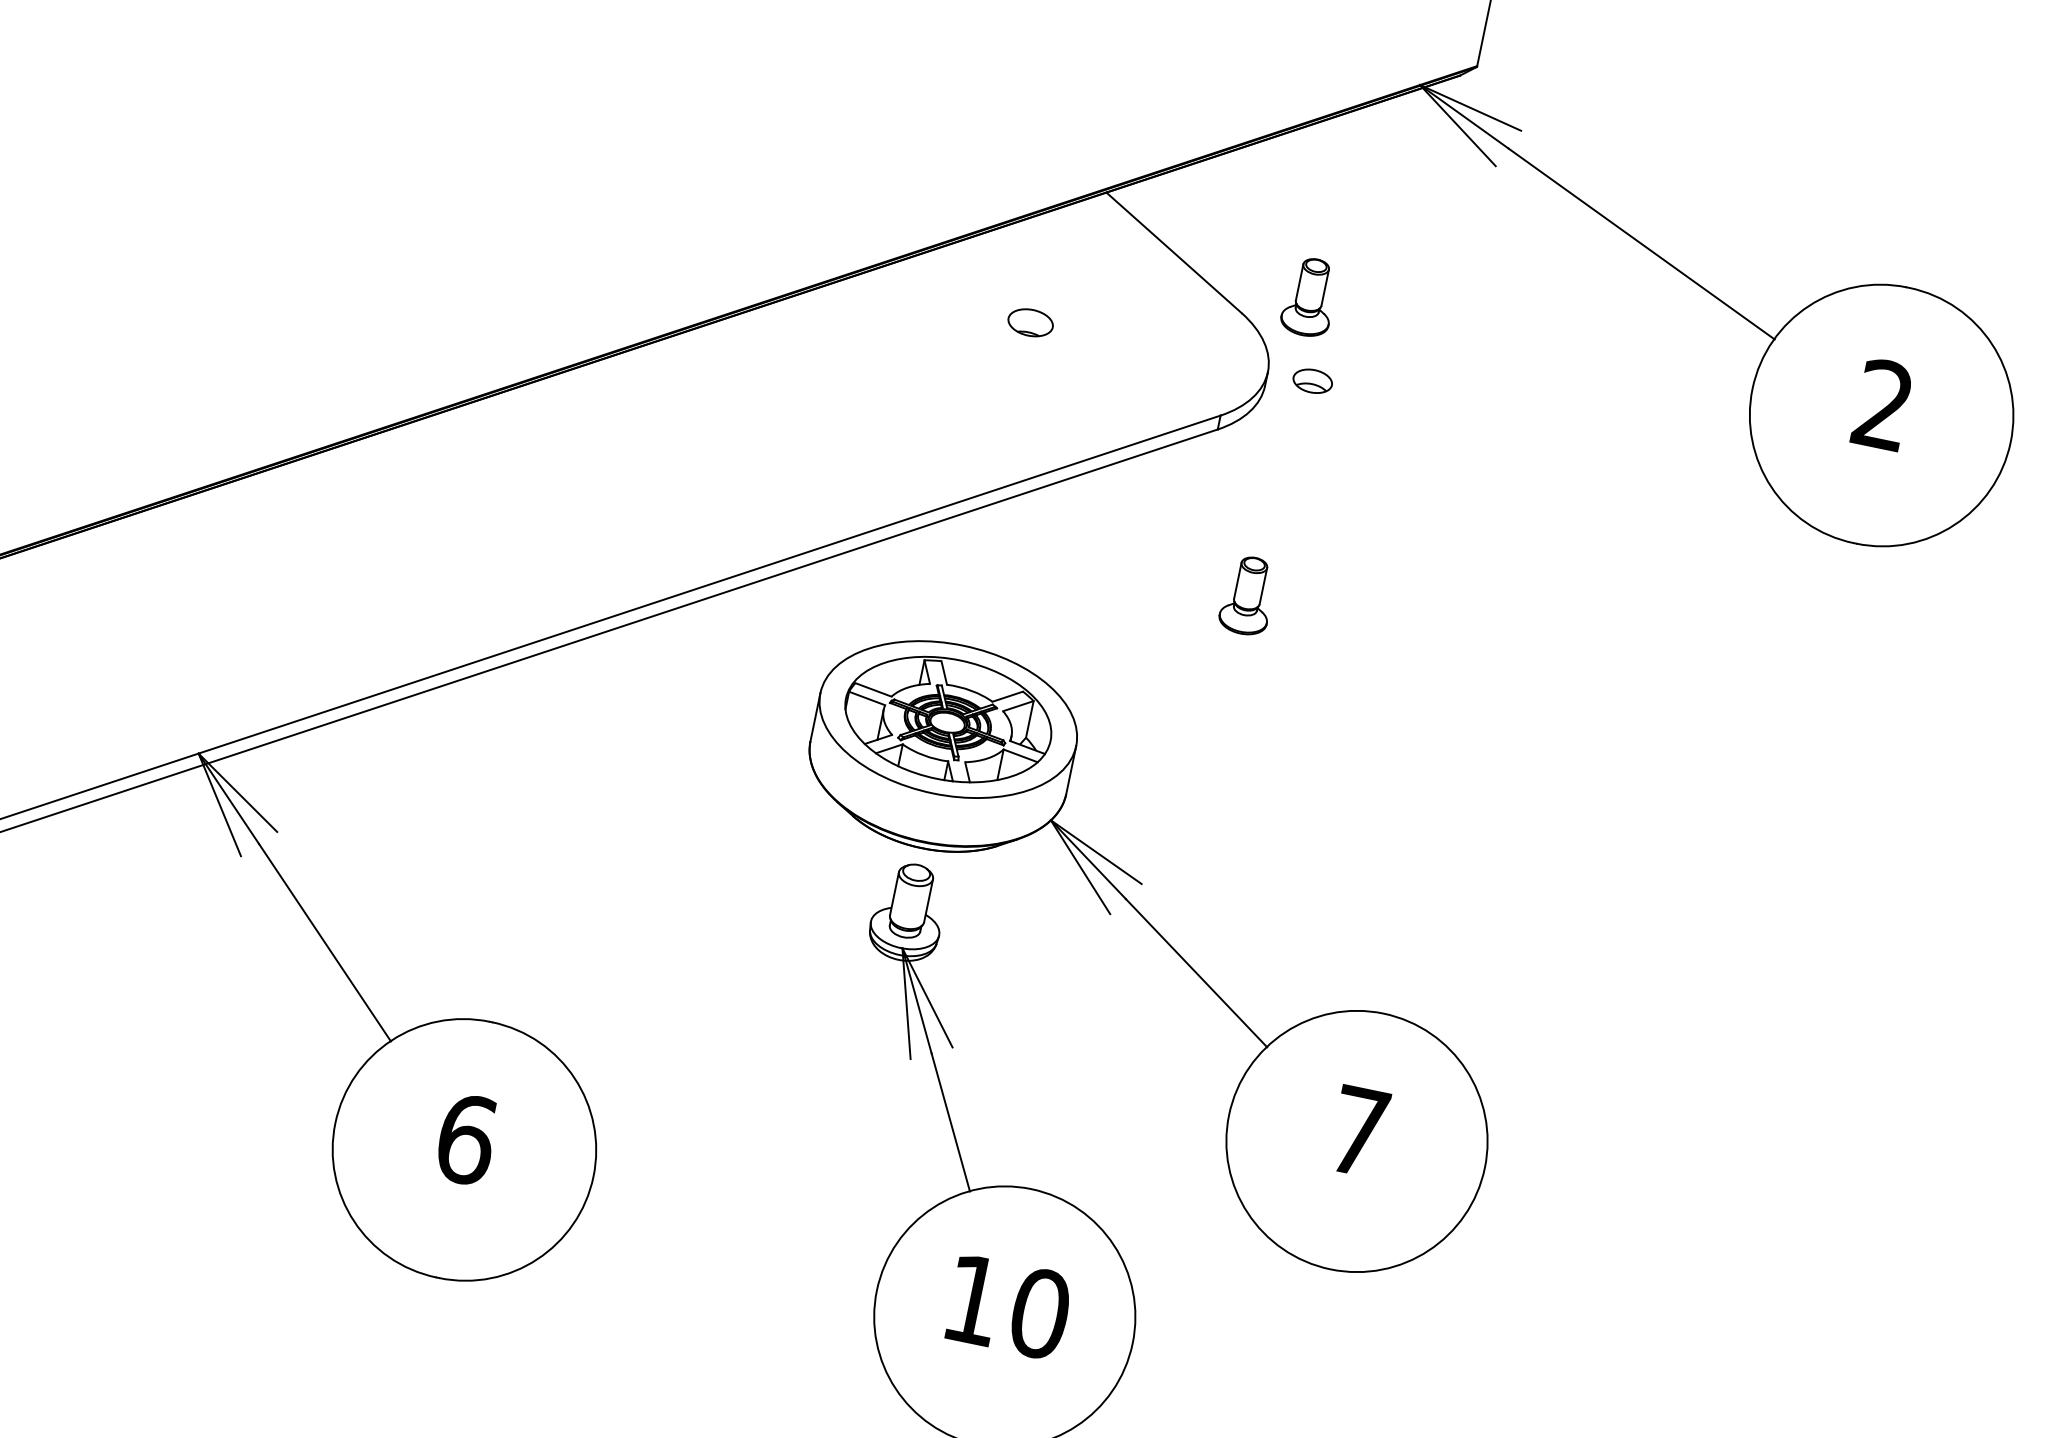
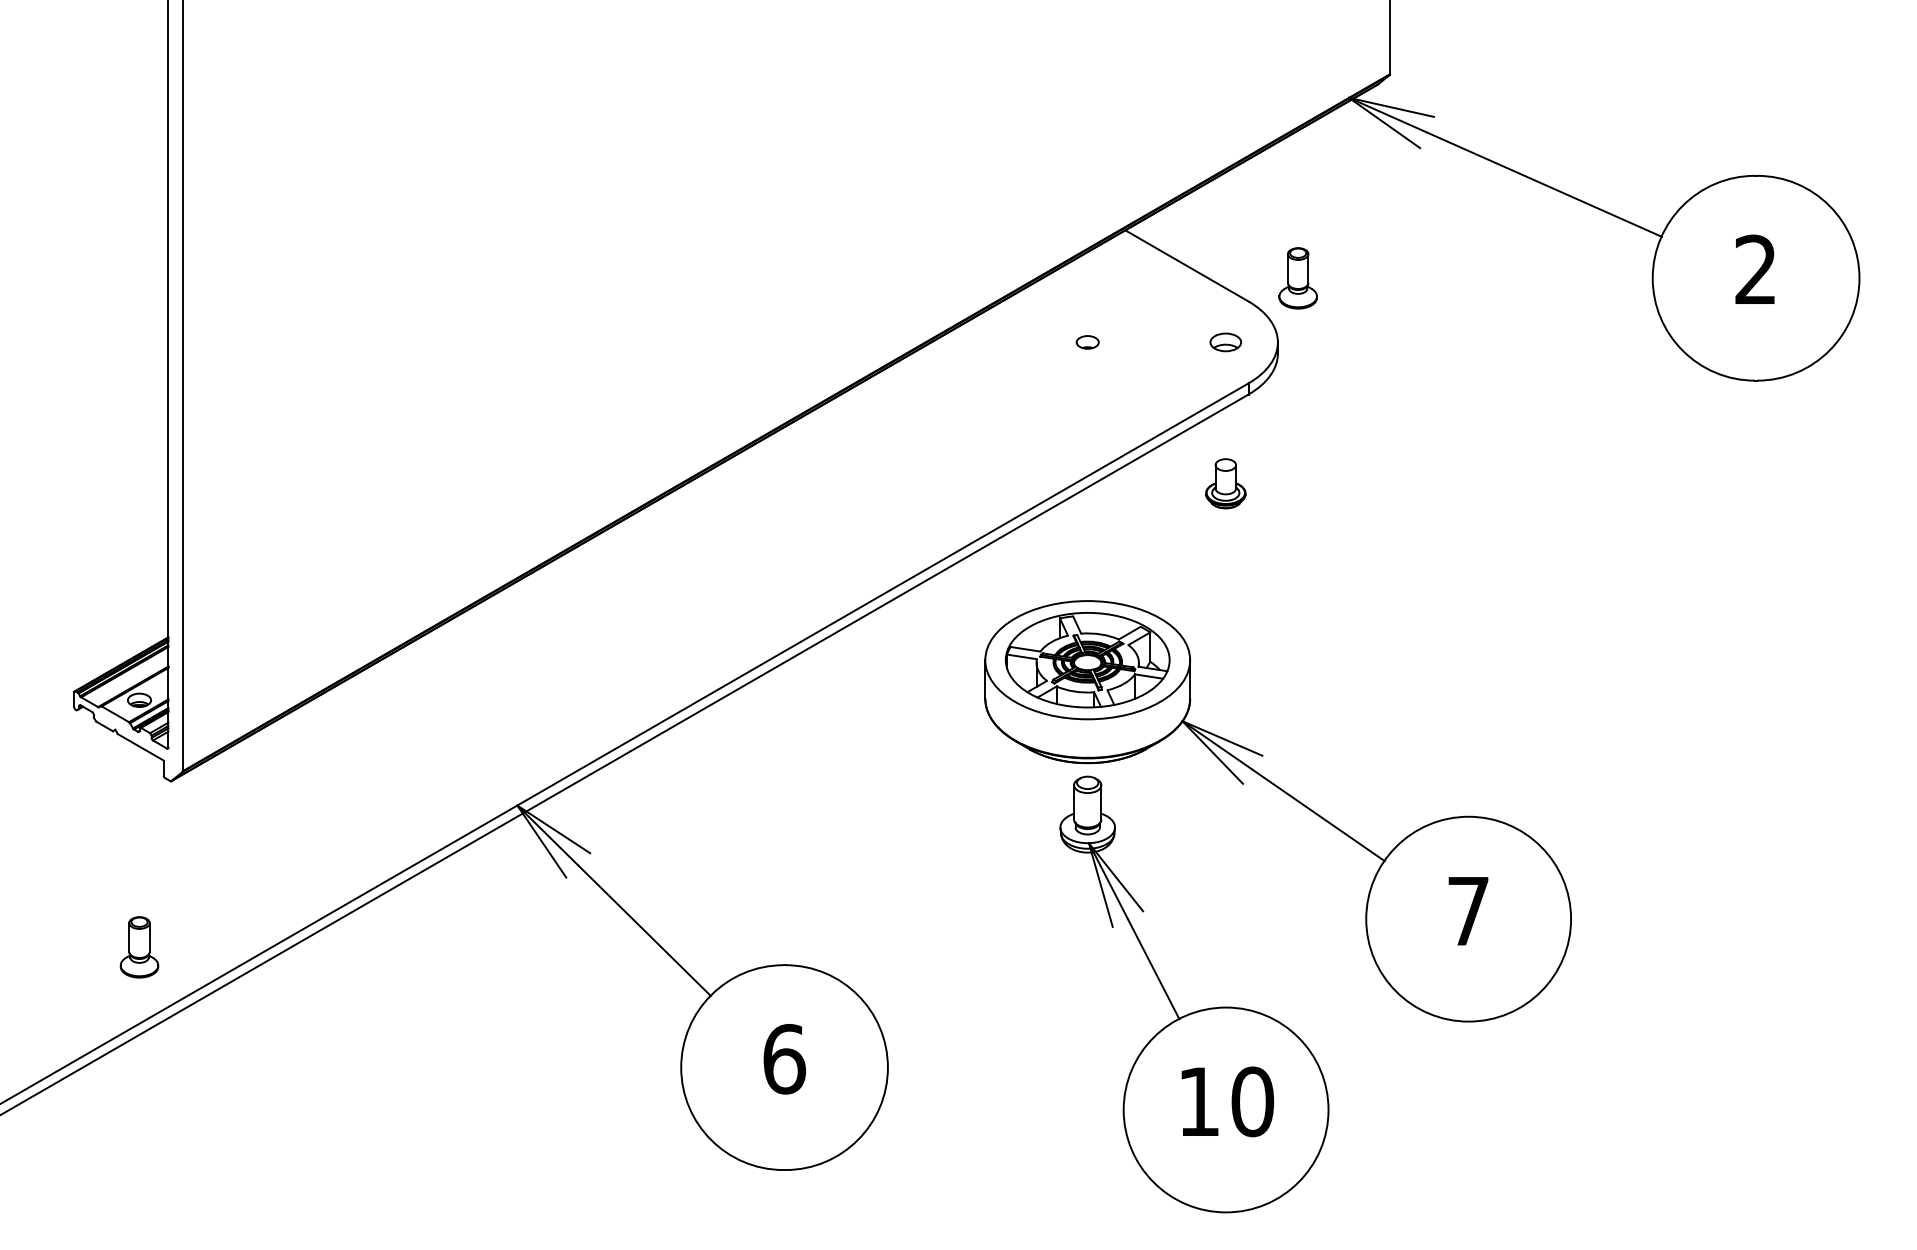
part: (1030, 322) -> (1087, 342), size x0.62
part: (1312, 381) -> (1225, 342), moved
part: (1166, 534) -> (1225, 483), added
part: (1247, 595) -> (1297, 517), removed

